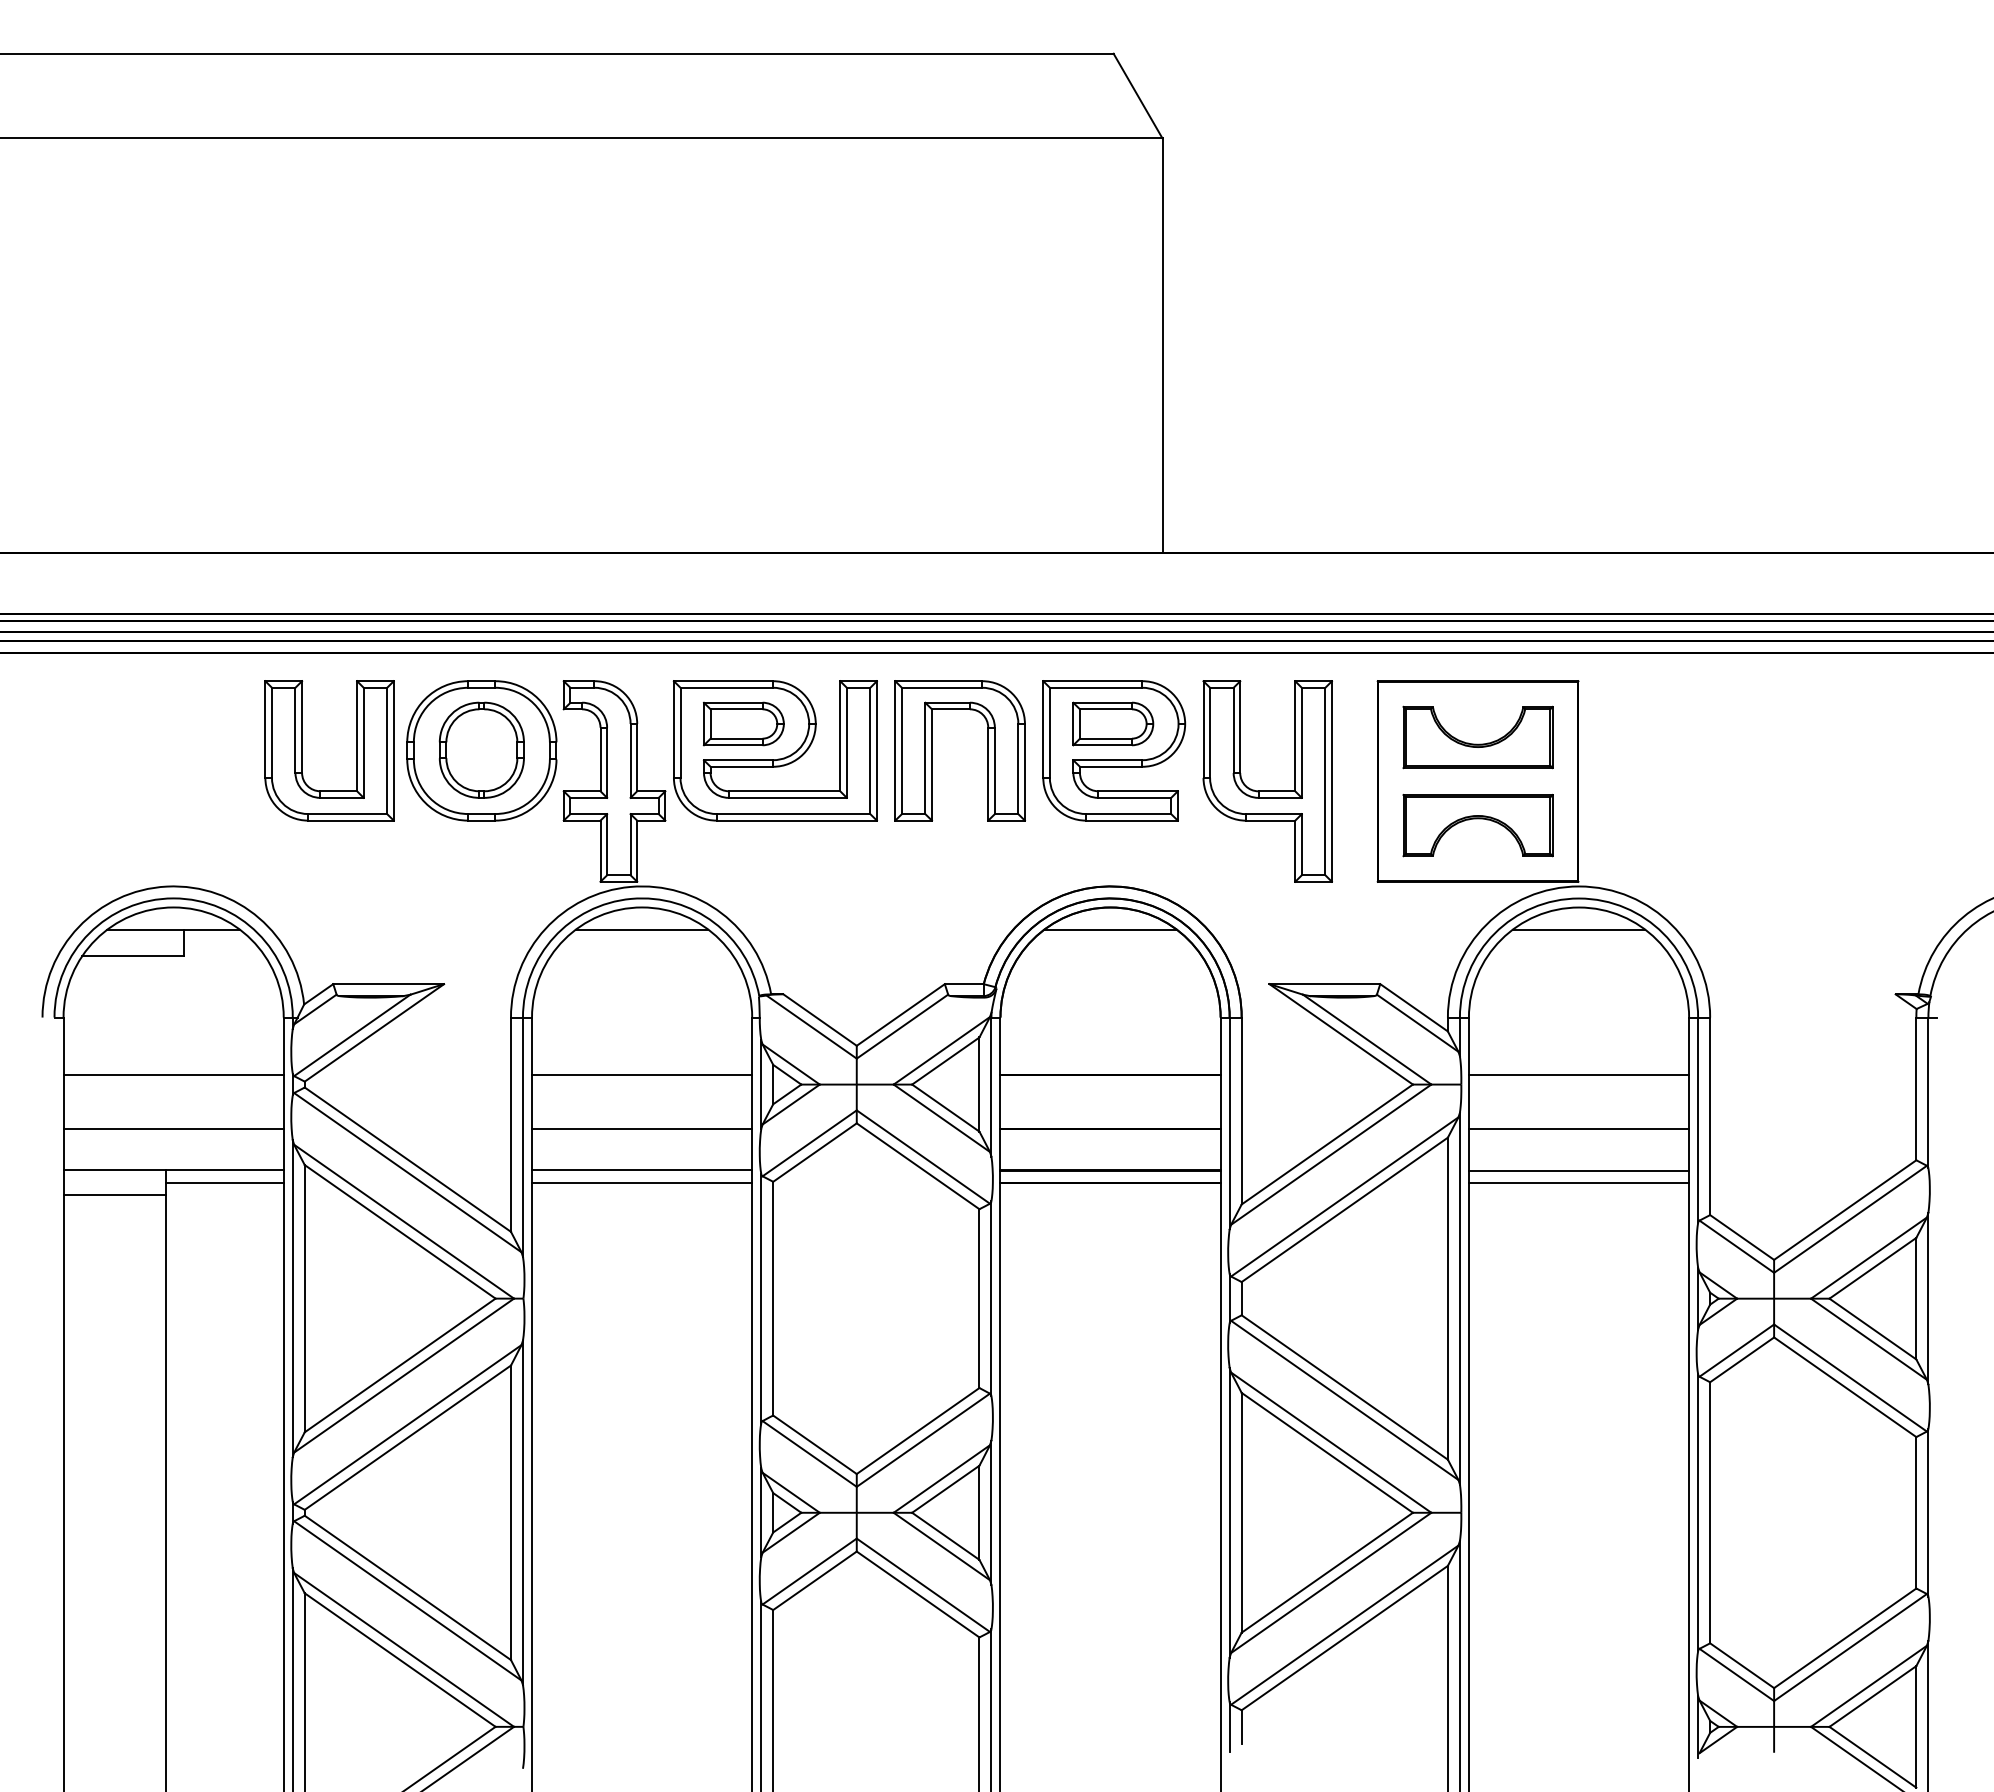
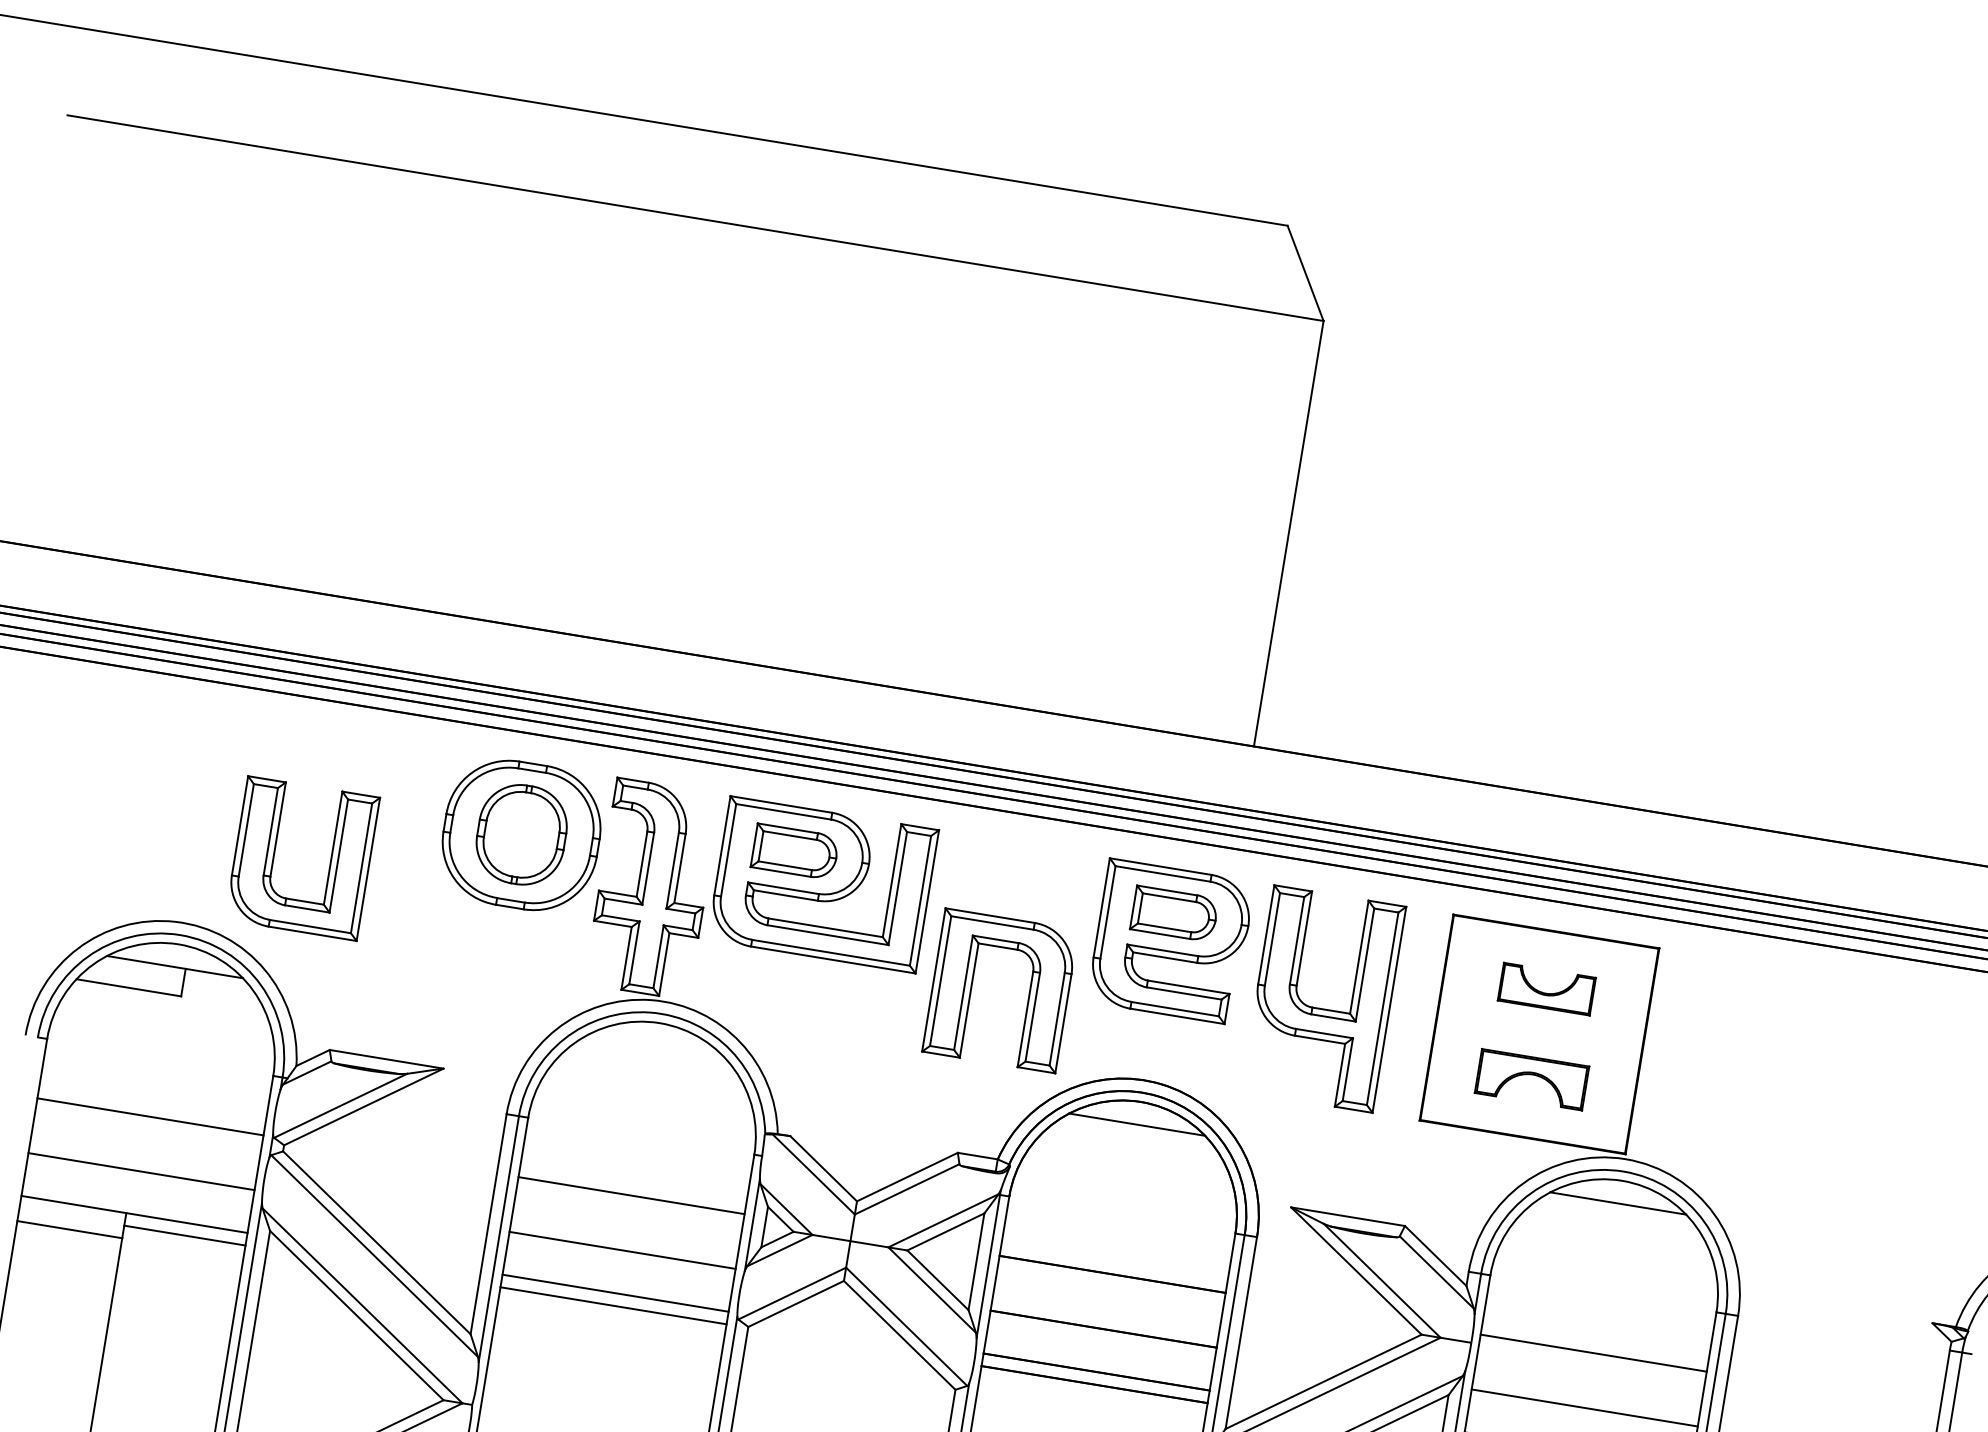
part: (1477, 737) -> (1546, 989), size x0.6
part: (302, 750) -> (274, 853), moved
part: (932, 750) -> (972, 985), moved
part: (1477, 825) -> (1531, 1079), size x0.7
line: (641, 929) -> (655, 1045), removed

